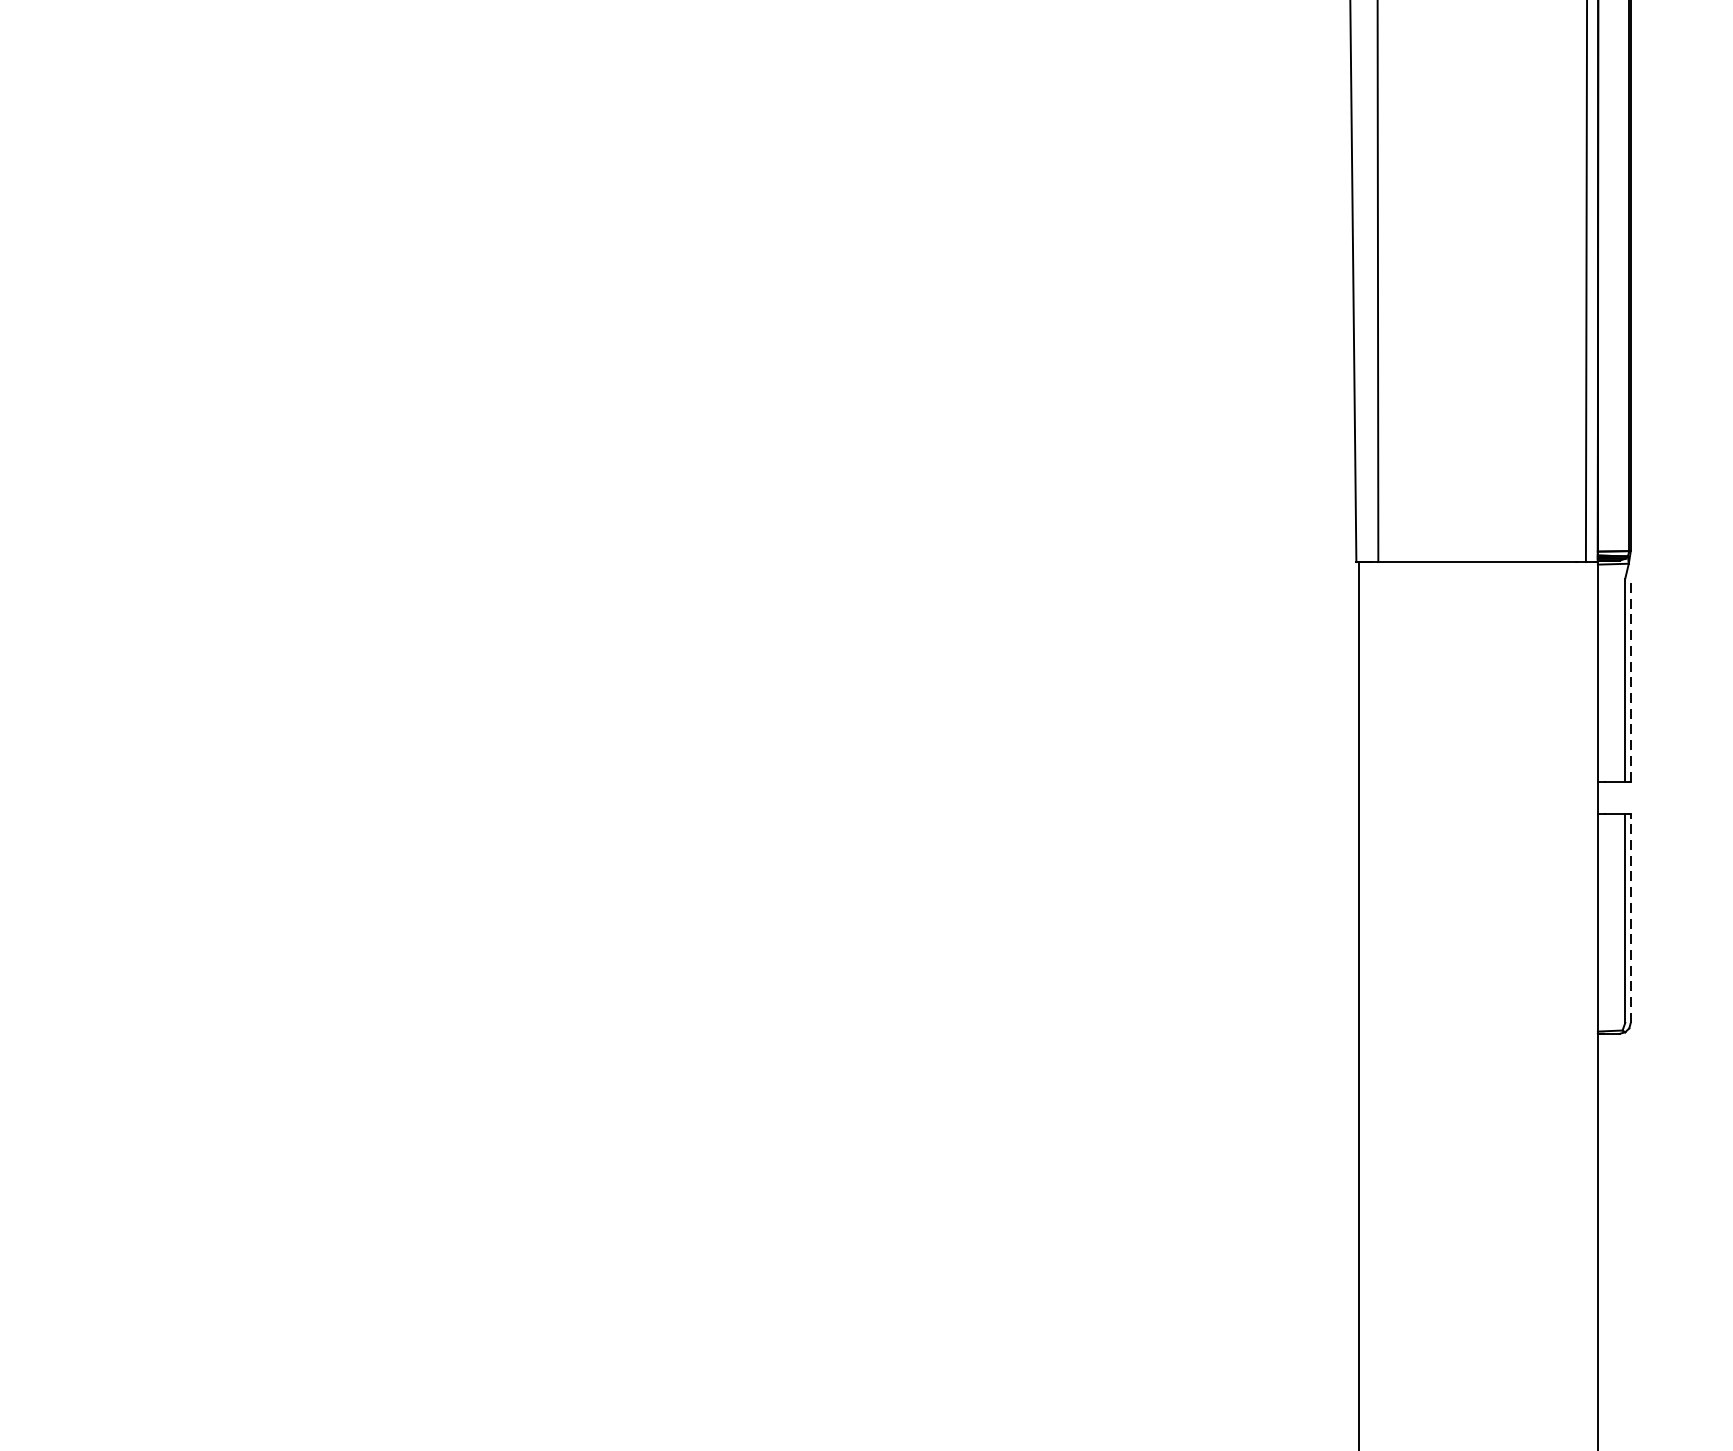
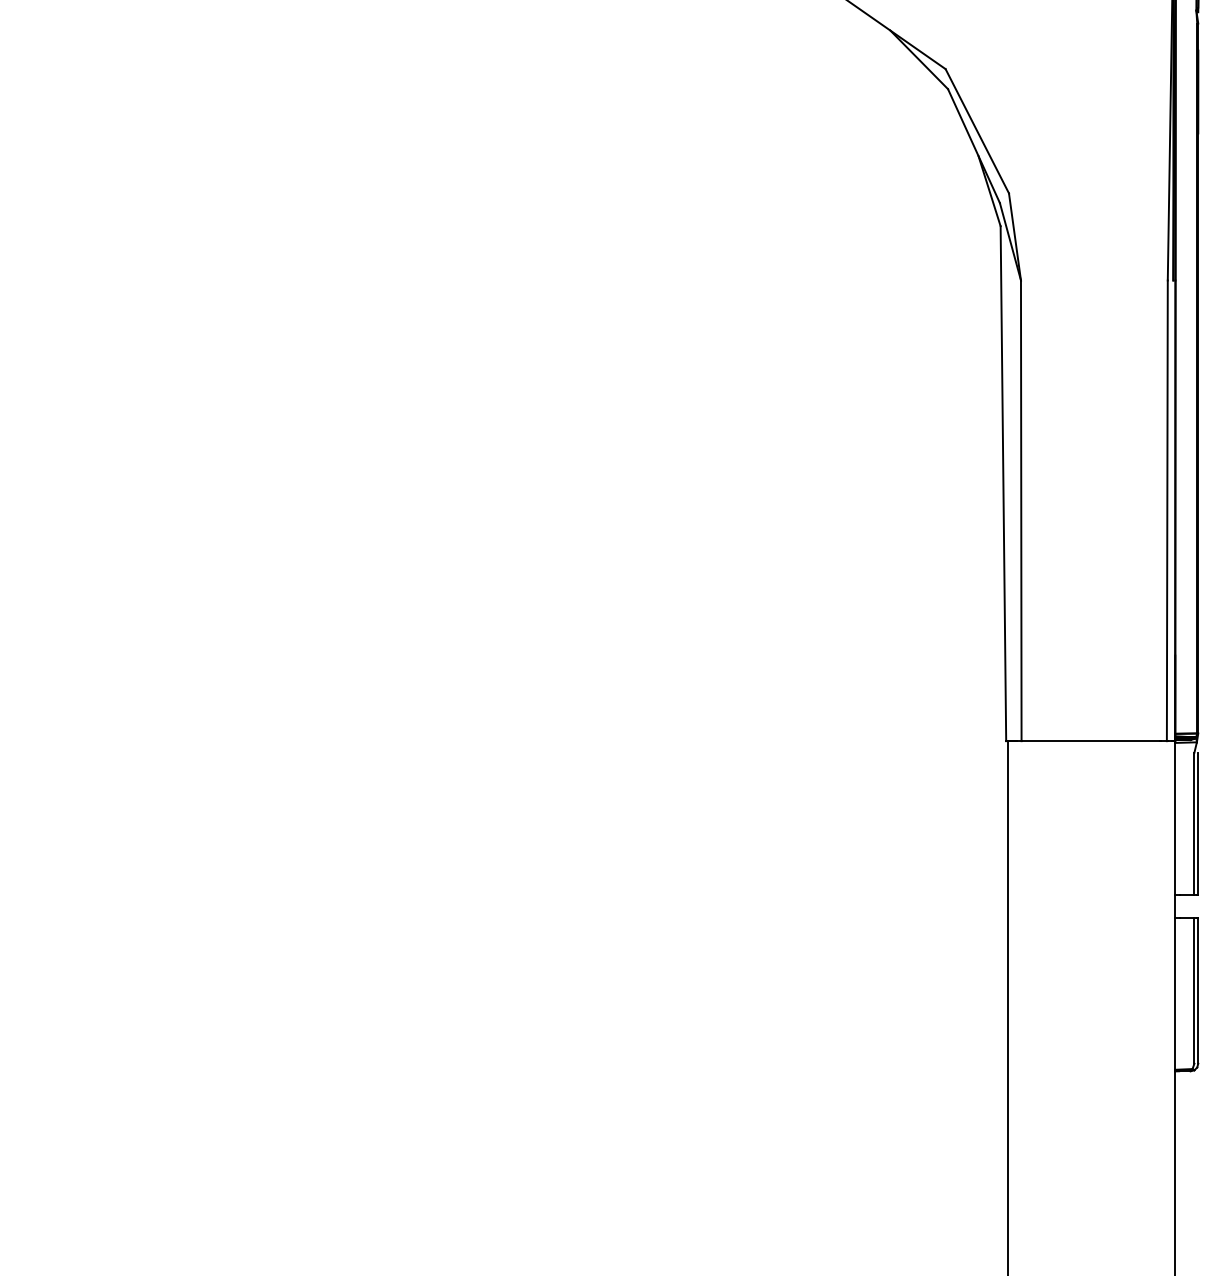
line: (1631, 679) -> (1198, 823), dashed -> solid
line: (1631, 918) -> (1198, 990), dashed -> solid

